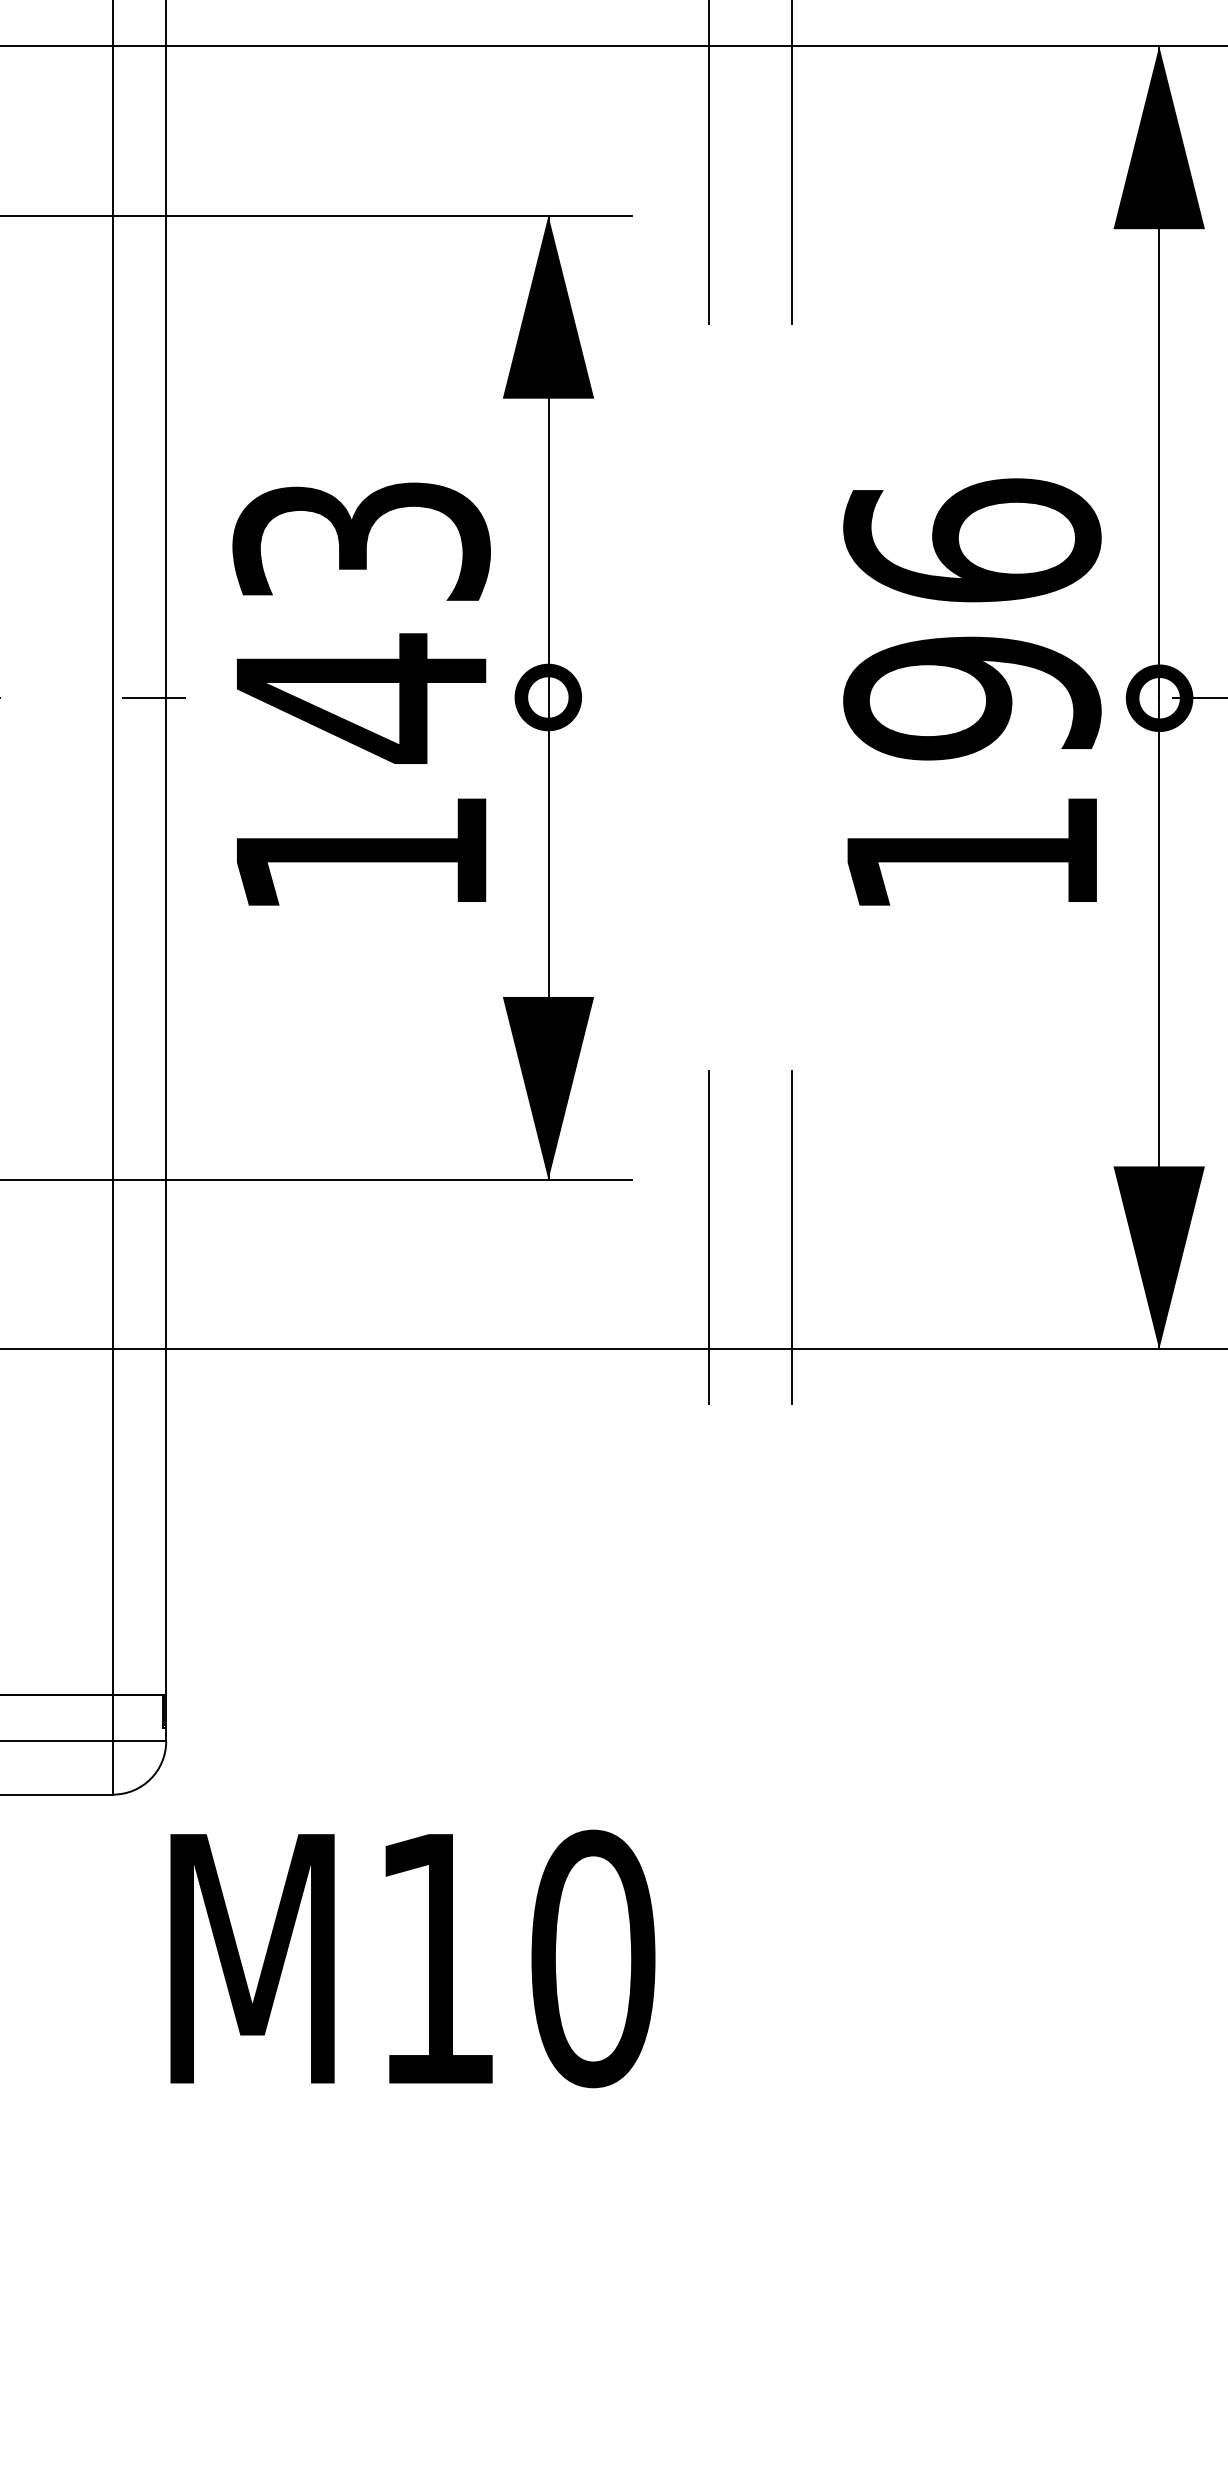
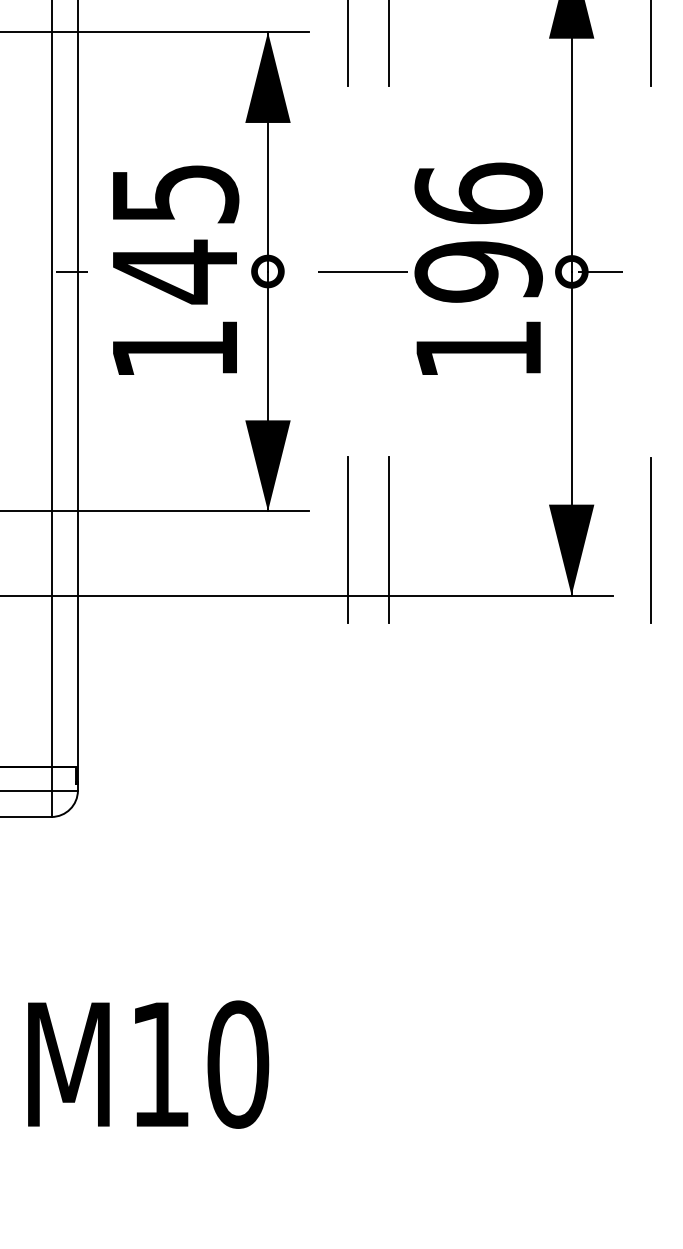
text: (360, 540) -> (174, 193), 143 -> 145
line: (738, 697) -> (362, 271), added
text: (412, 1958) -> (148, 1064), moved

